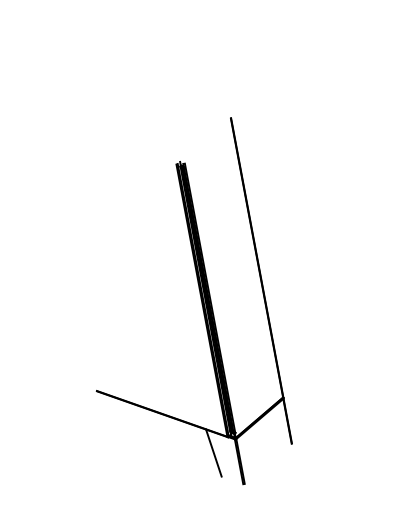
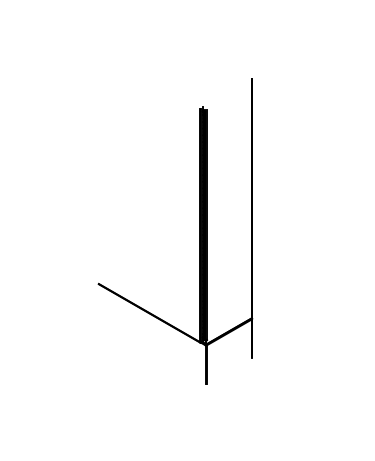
line: (213, 453) -> (185, 353), removed

